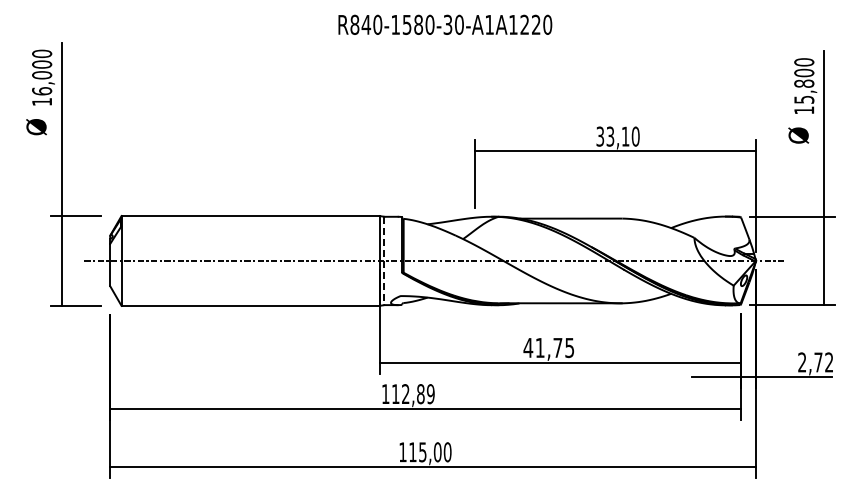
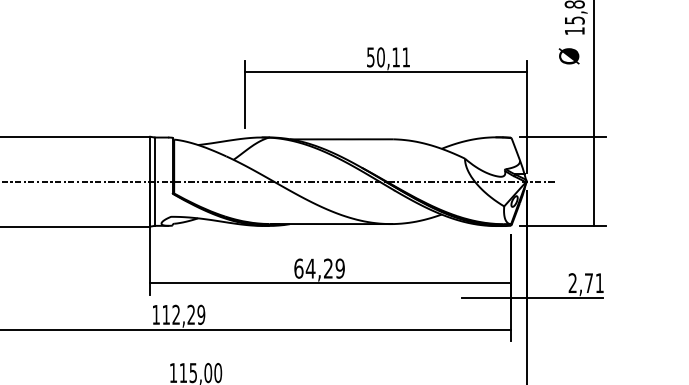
text: (617, 136) -> (388, 57), 33,10 -> 50,11
line: (384, 261) -> (155, 182), dashed -> solid
text: (548, 347) -> (319, 268), 41,75 -> 64,29
text: (829, 362) -> (600, 283), 2,72 -> 2,71
text: (420, 394) -> (191, 315), 112,89 -> 112,29

